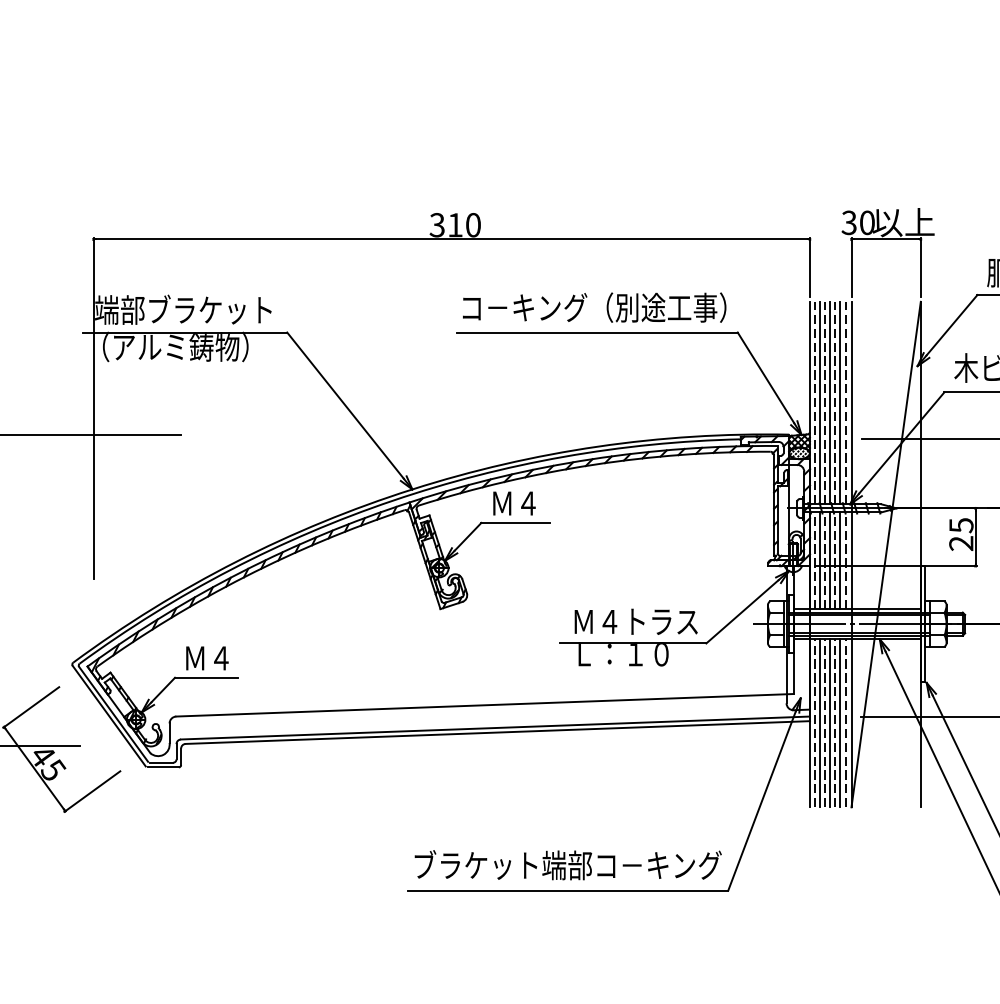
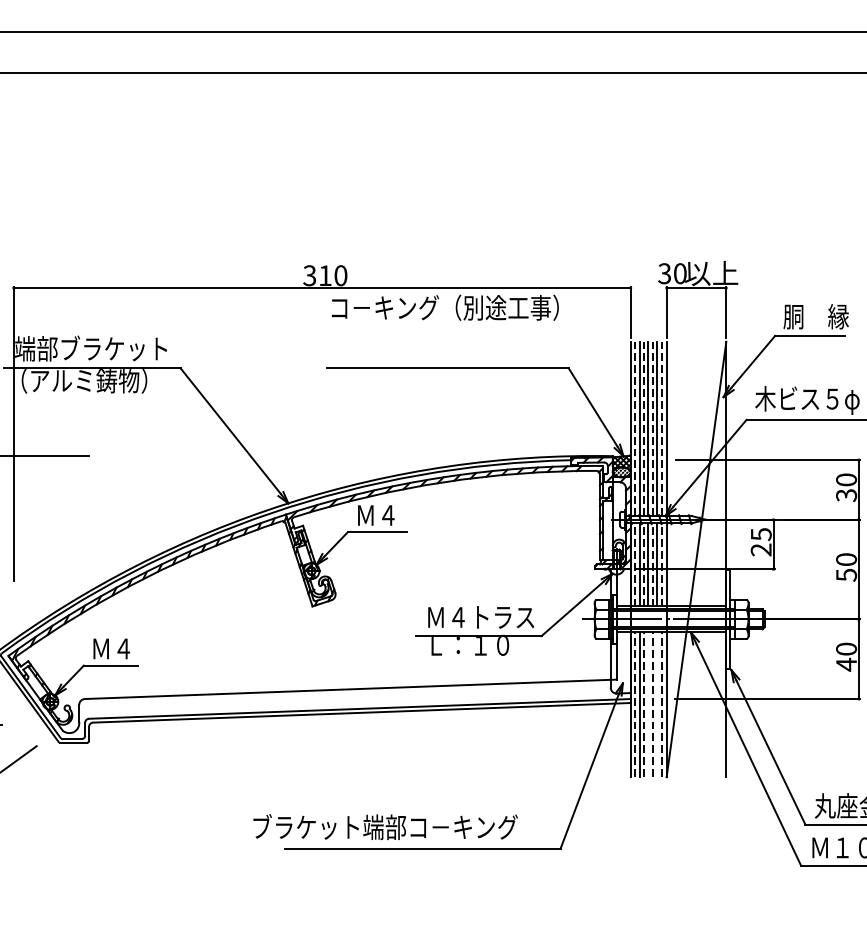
text: (593, 307) -> (444, 307), moved
line: (830, 722) -> (648, 704), removed
line: (840, 722) -> (657, 704), removed
text: (568, 864) -> (385, 826), moved

